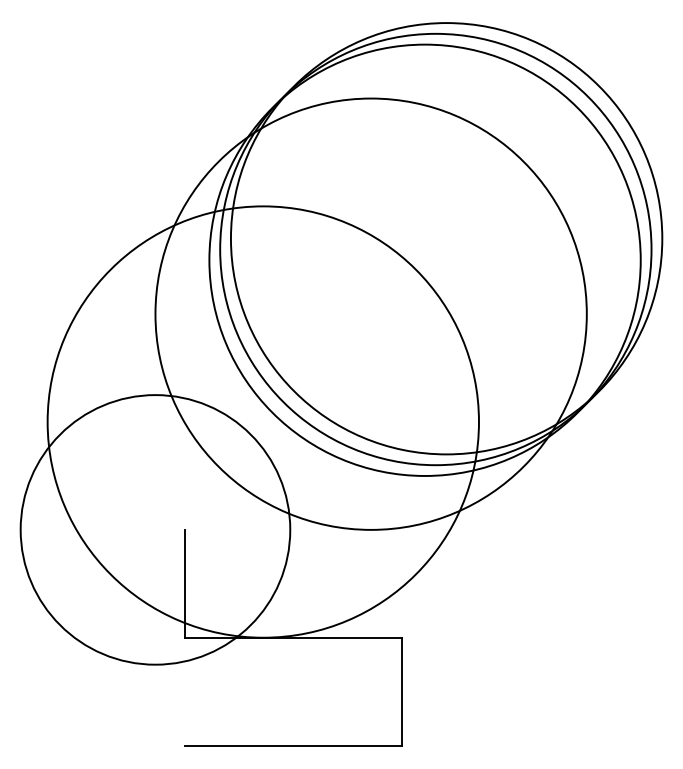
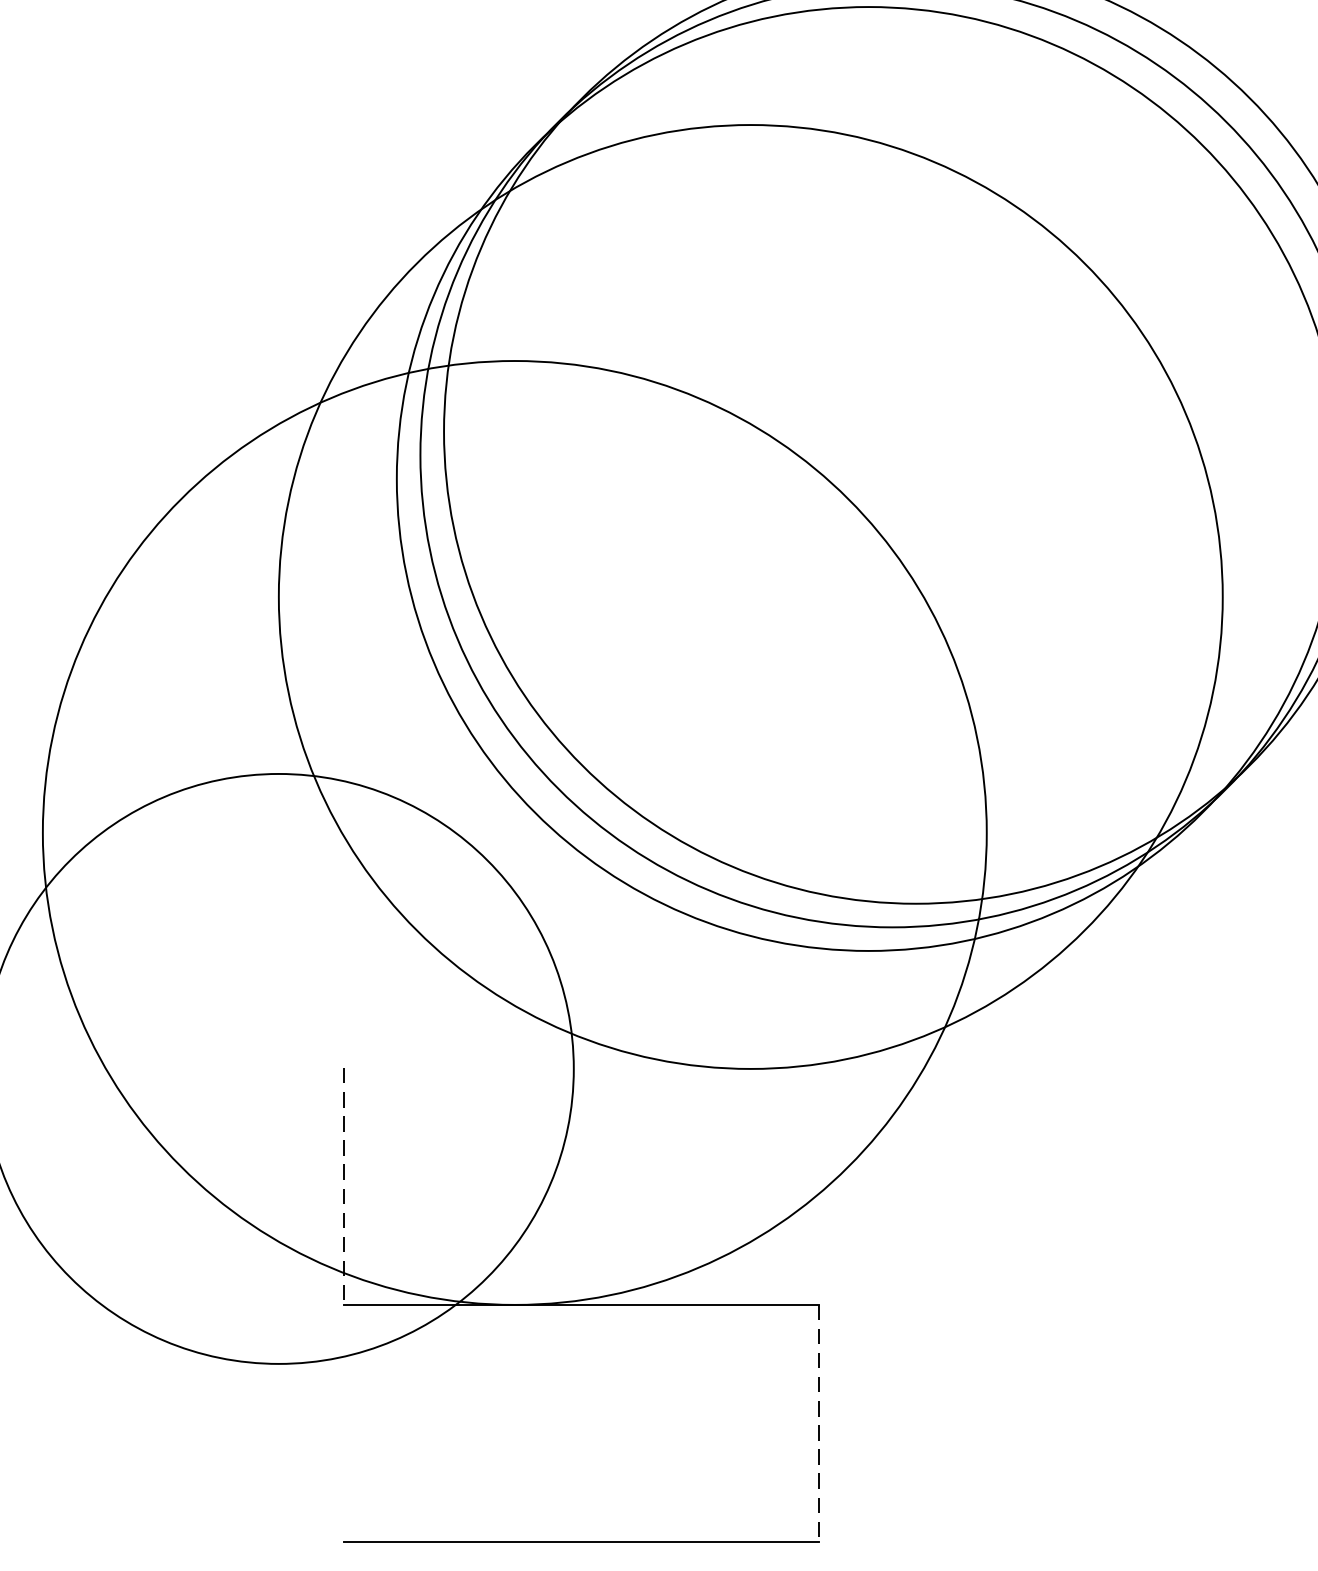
line: (185, 584) -> (344, 1188), solid -> dashed
line: (402, 692) -> (819, 1424), solid -> dashed

